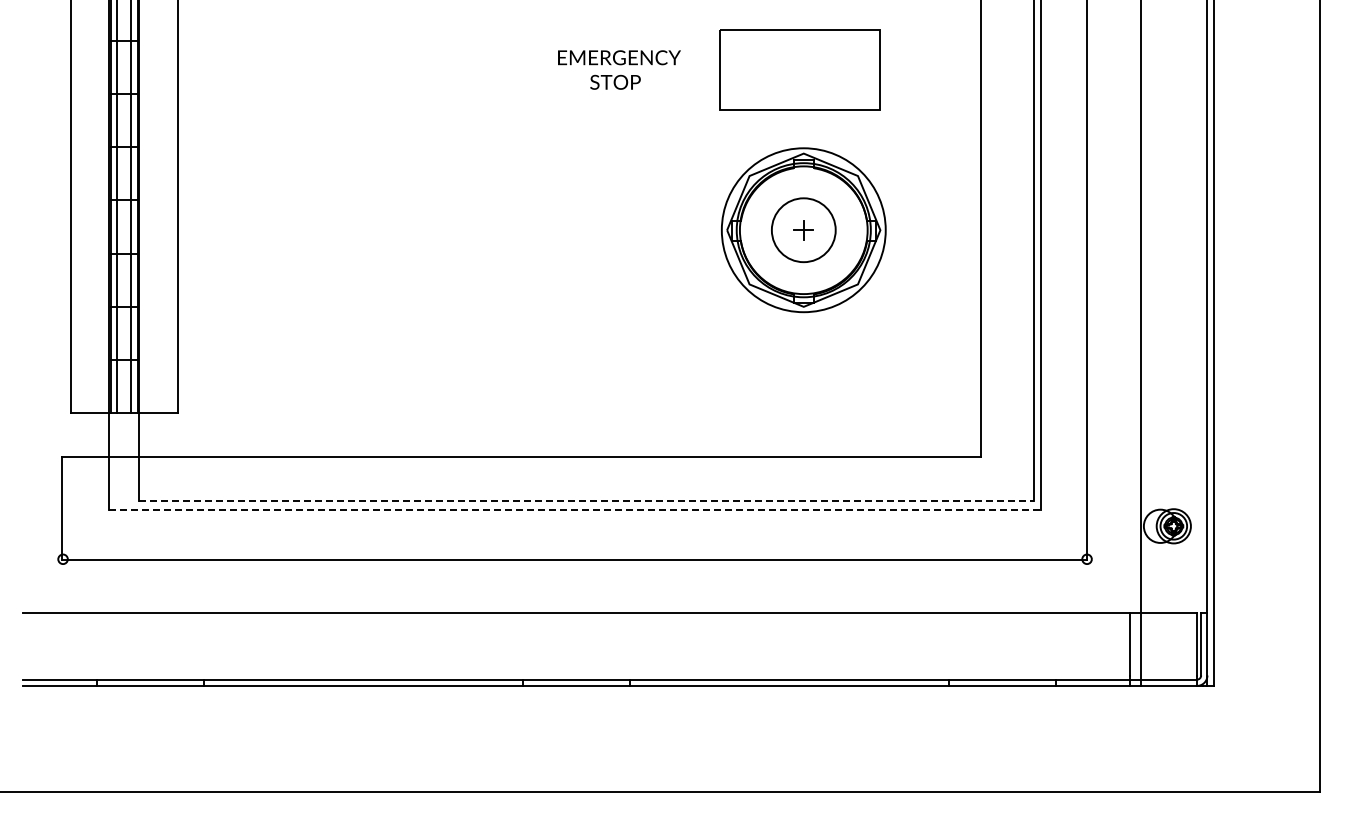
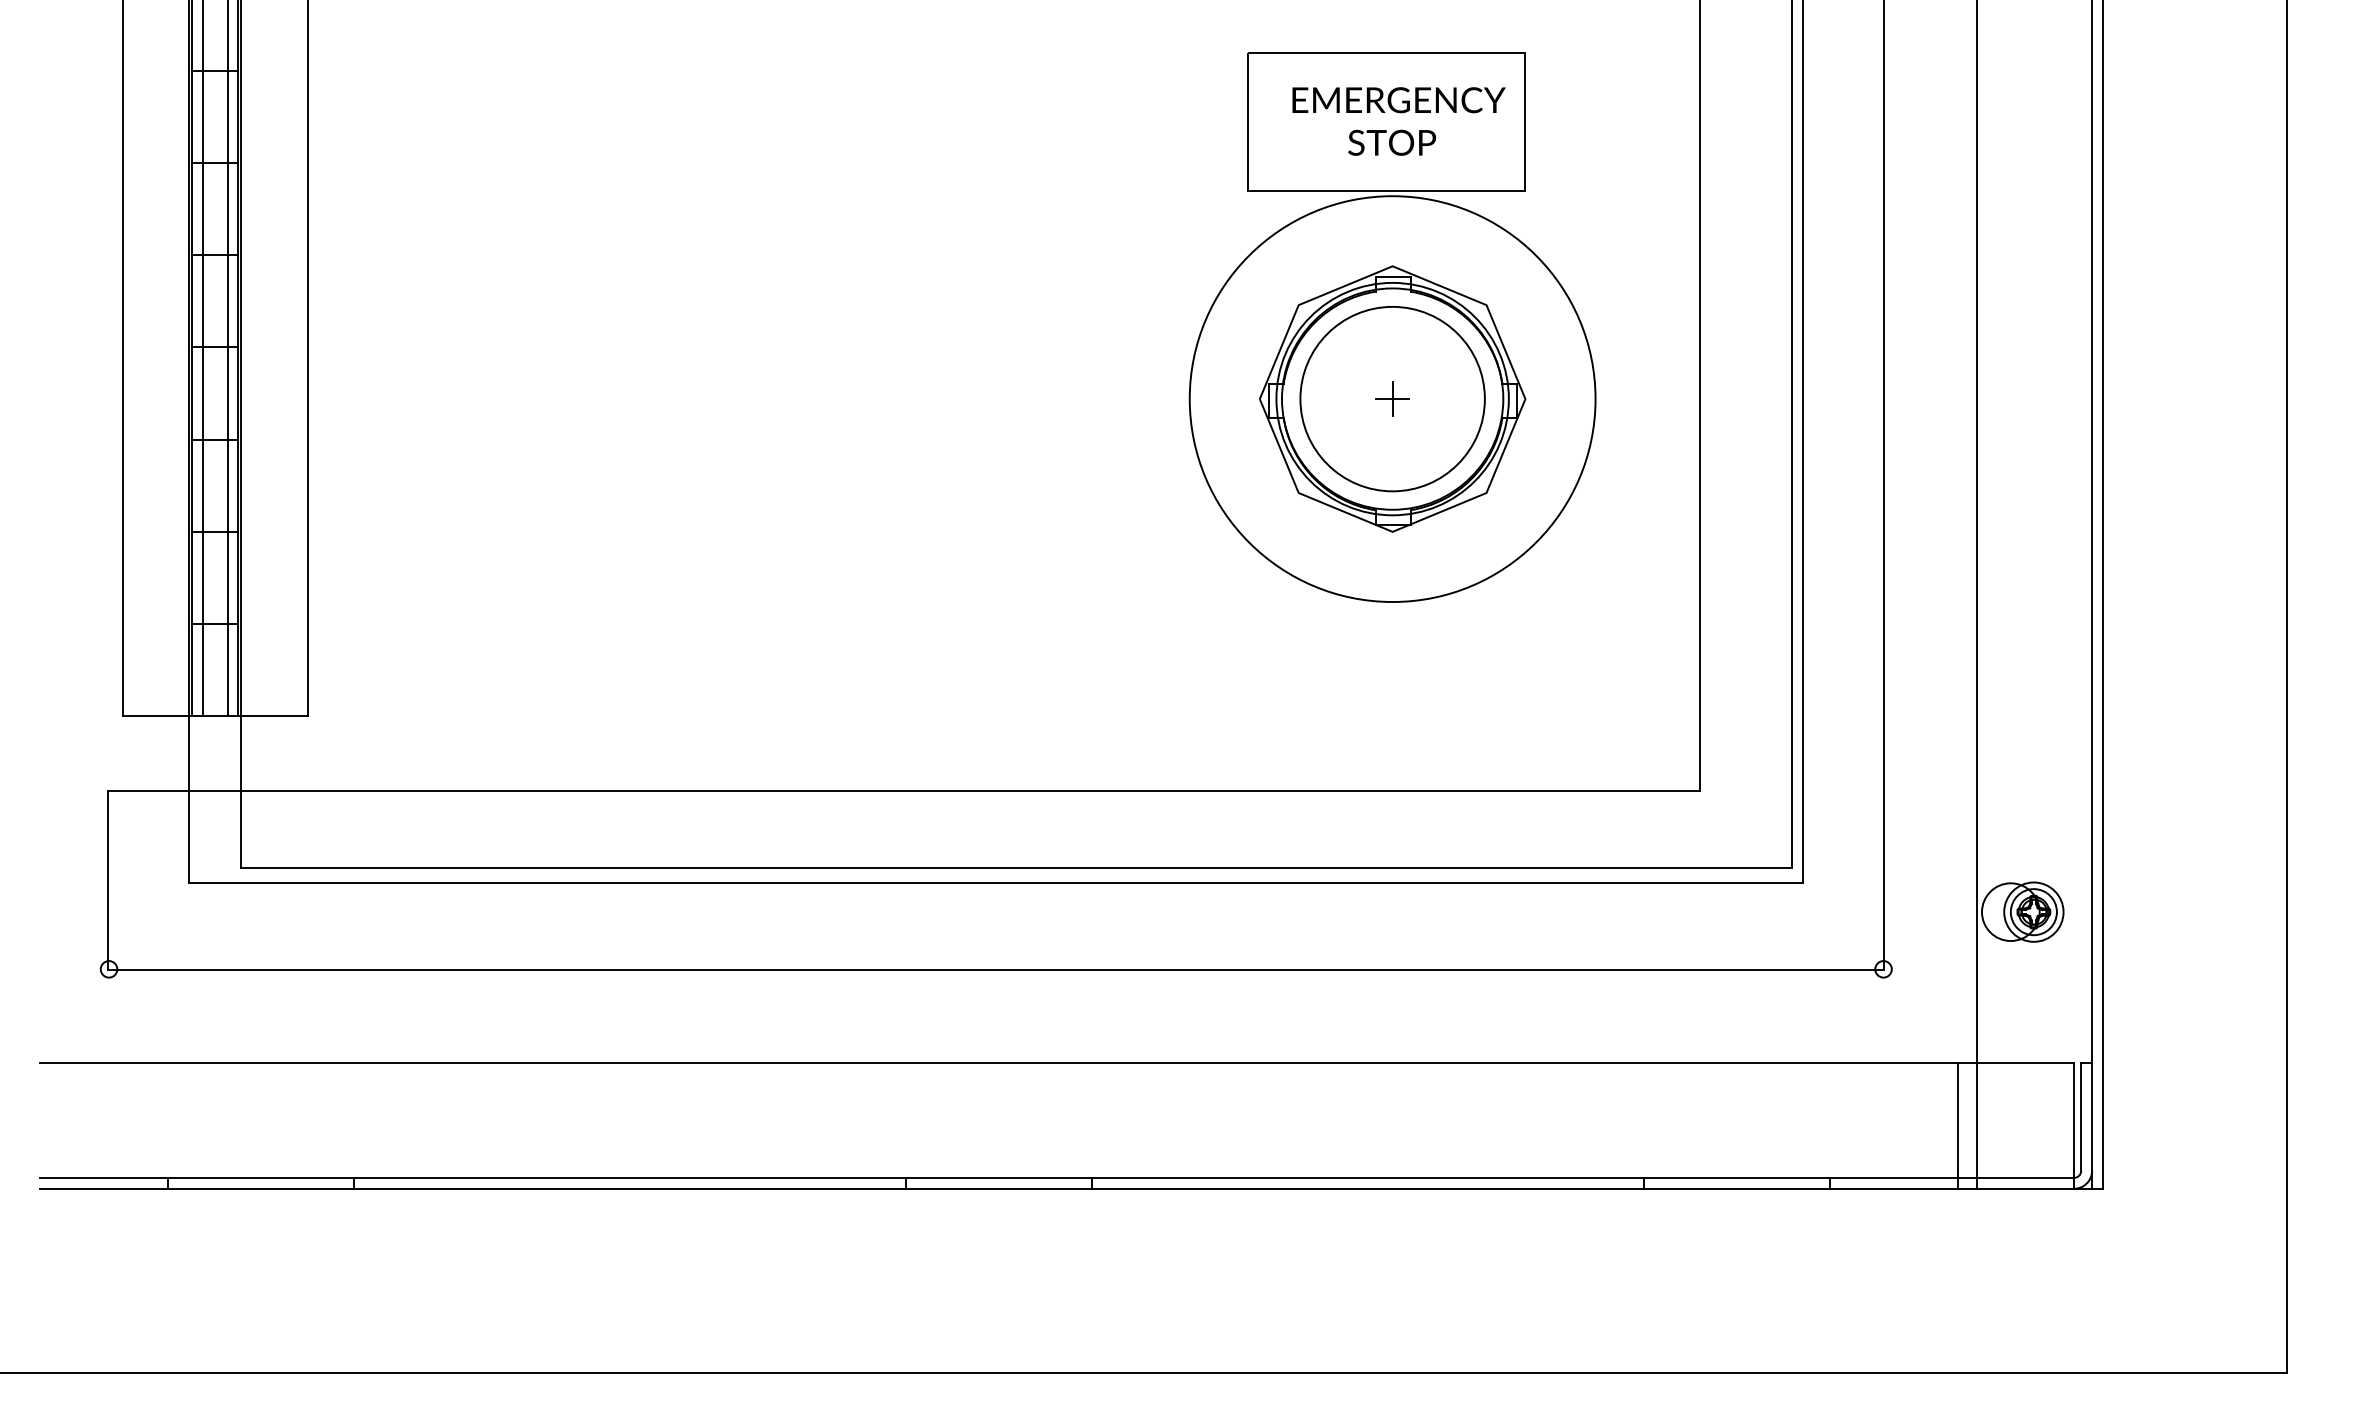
text: (619, 69) -> (1399, 120), moved
circle: (803, 230) -> (1392, 399), size x1.43
circle: (803, 230) -> (1392, 399), size x1.67
line: (587, 501) -> (1017, 869), dashed -> solid
line: (575, 509) -> (997, 883), dashed -> solid

